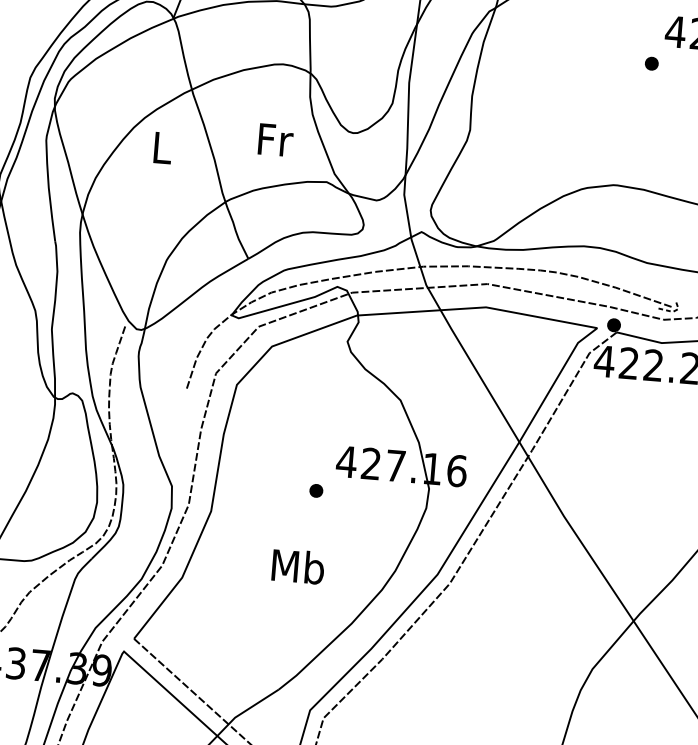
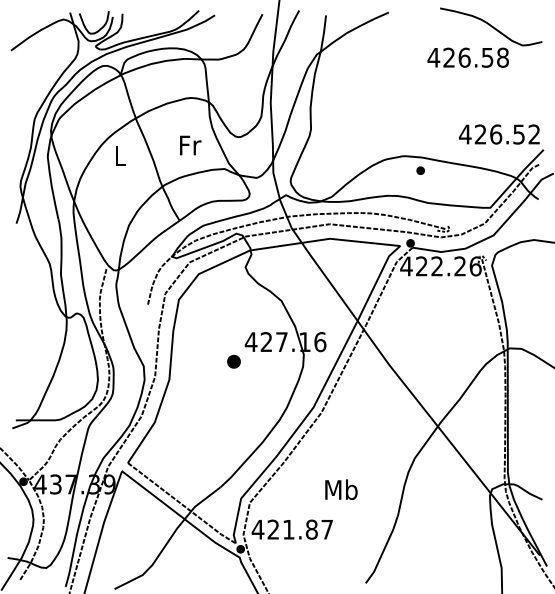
part: (651, 63) -> (420, 170), moved
part: (315, 490) -> (233, 361), size x1.6
text: (298, 566) -> (341, 489), moved

